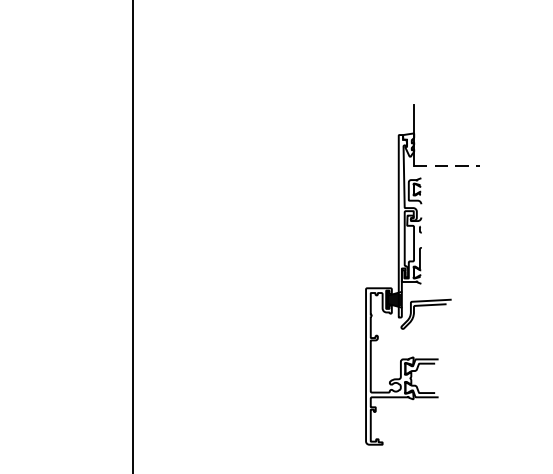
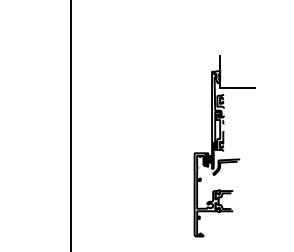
line: (446, 166) -> (237, 88), dashed -> solid

